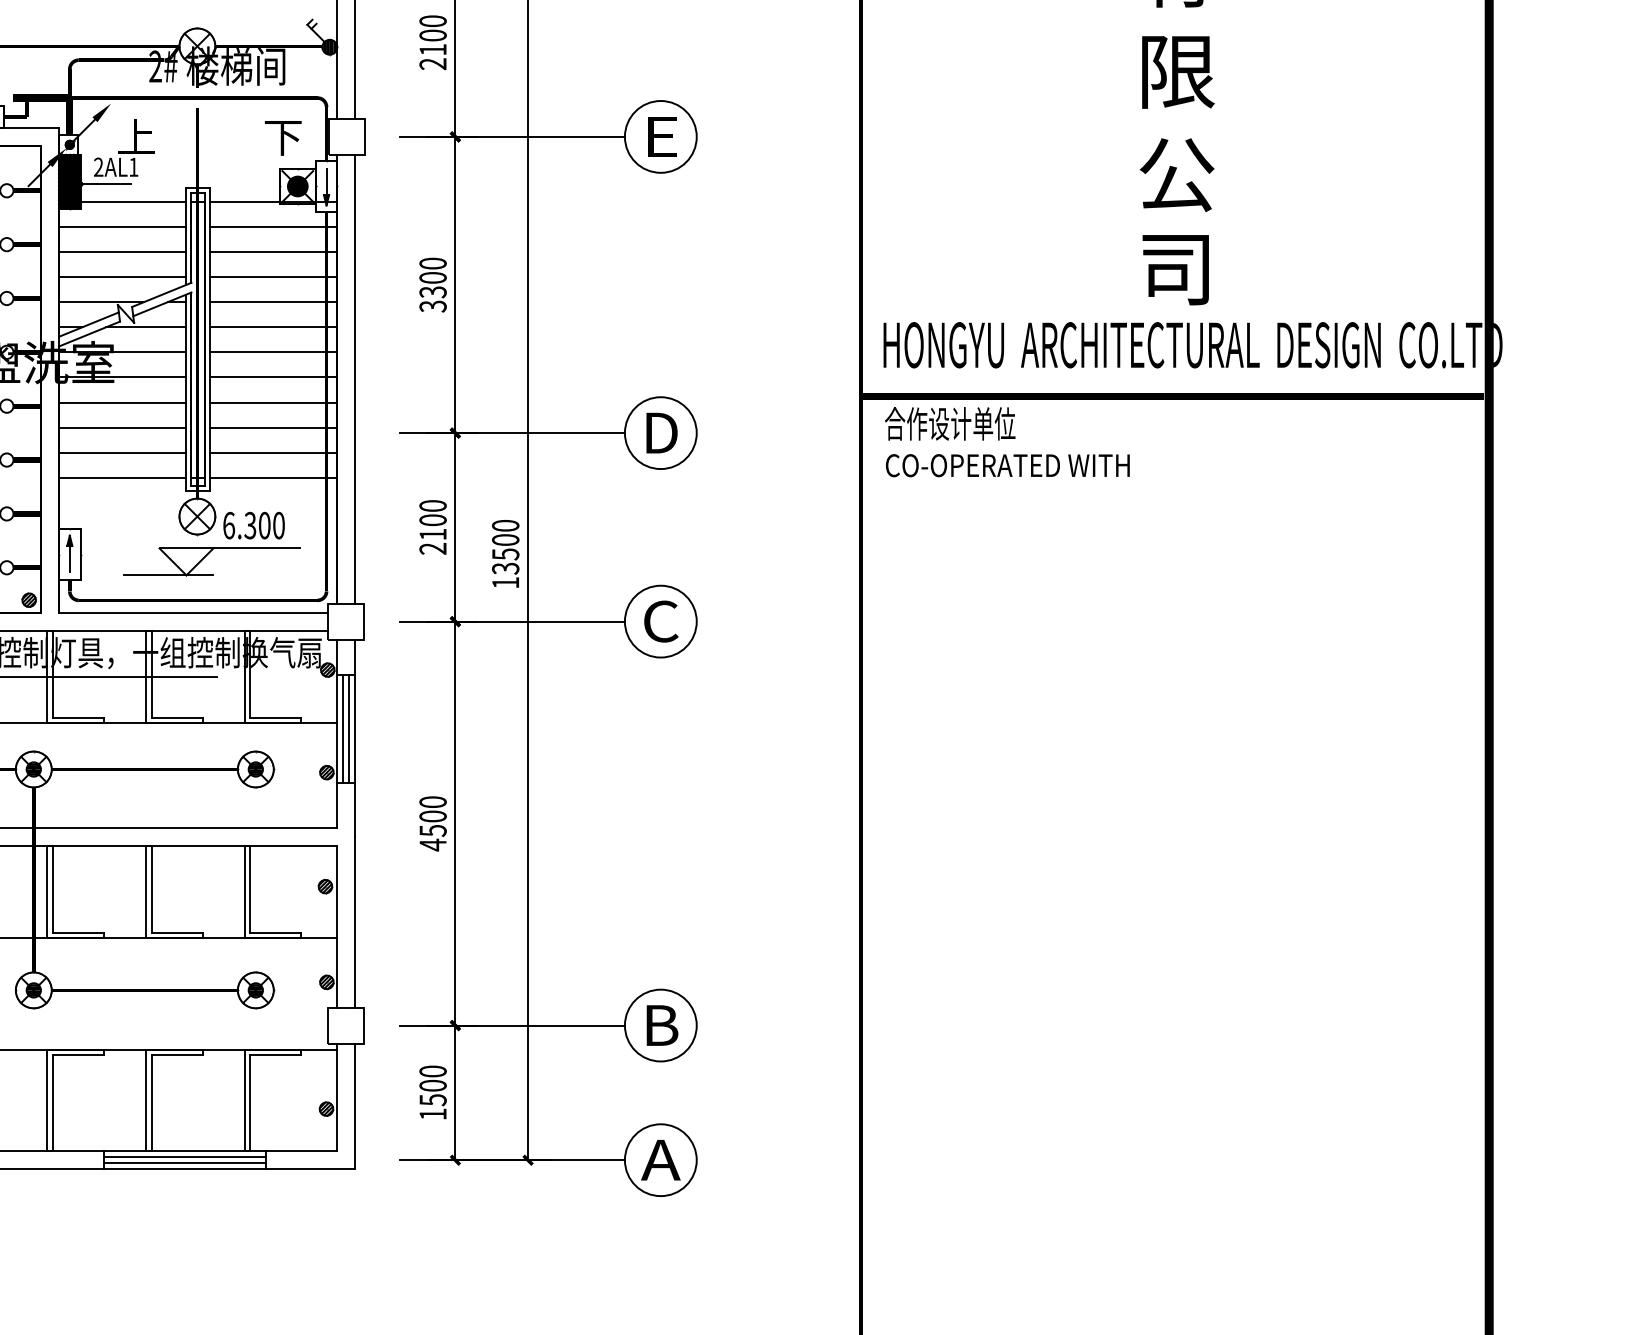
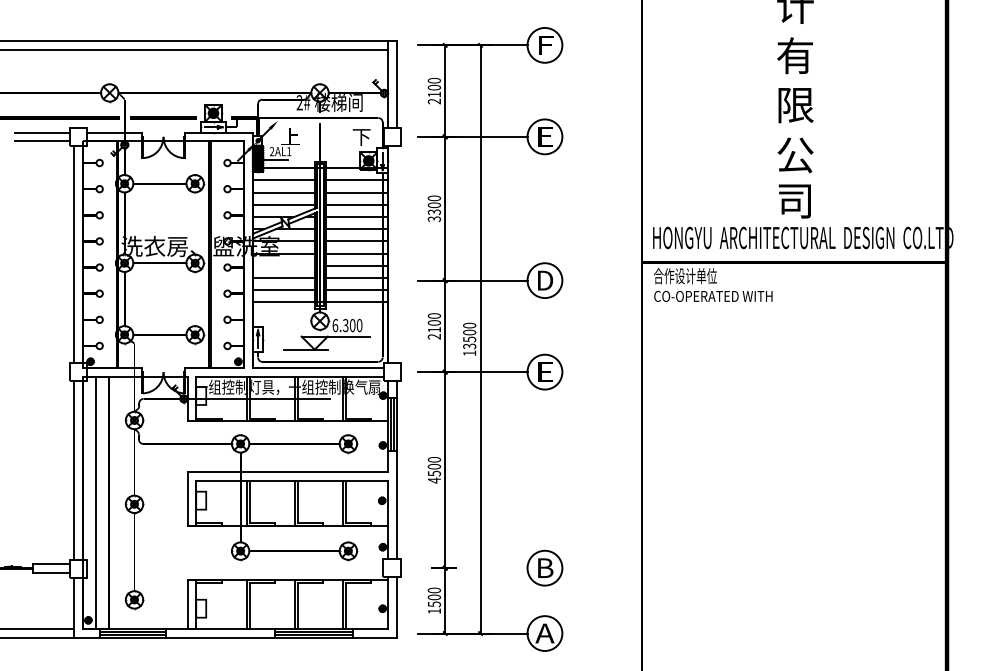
line: (354, 379) -> (396, 254), removed
line: (122, 401) -> (283, 265), removed
text: (661, 622) -> (545, 372), C -> E
line: (511, 1026) -> (472, 568), removed

